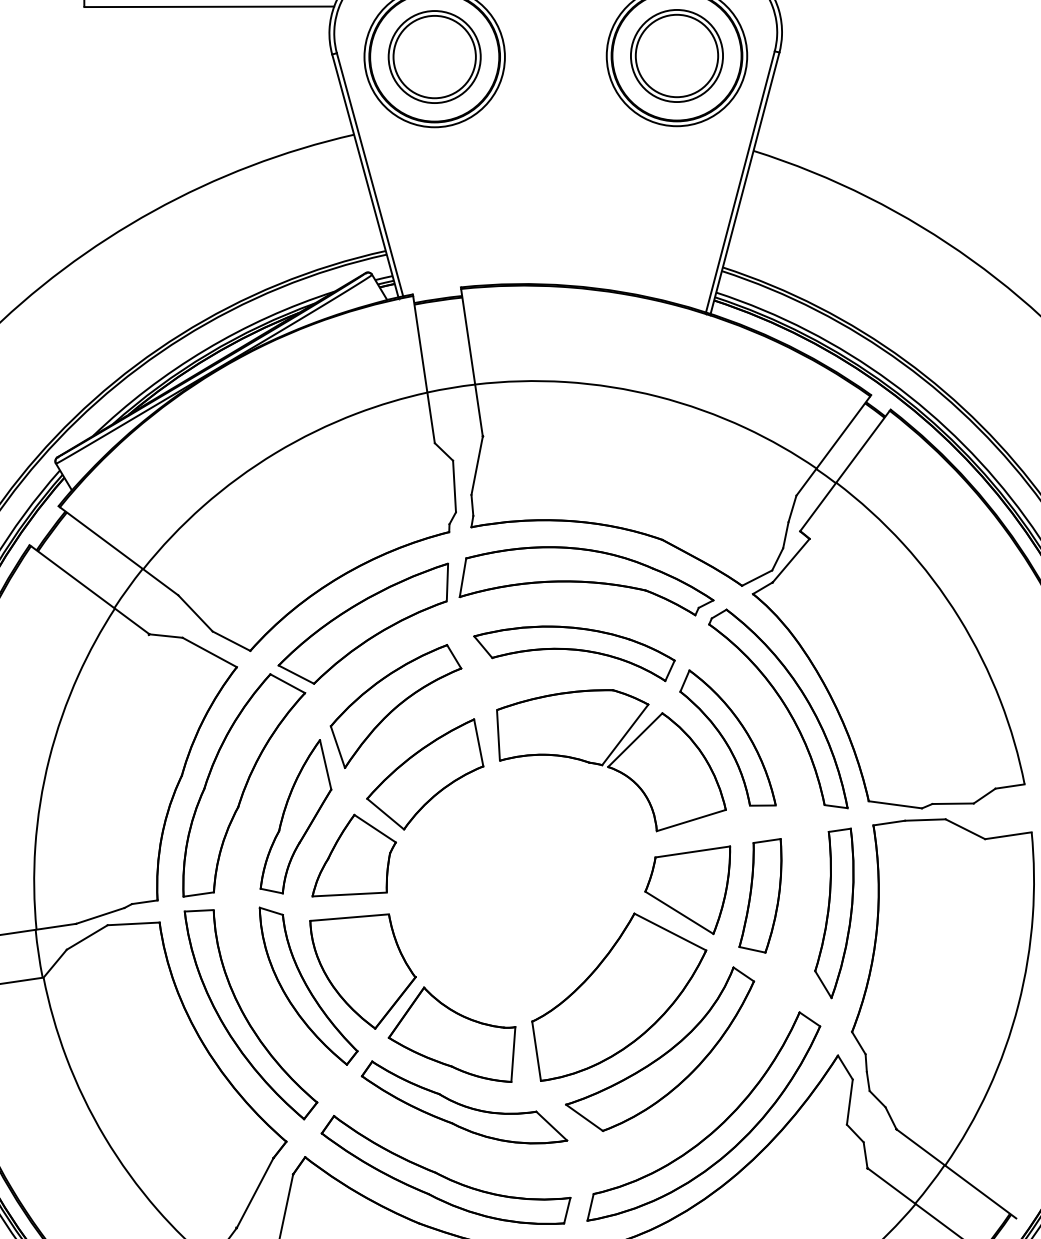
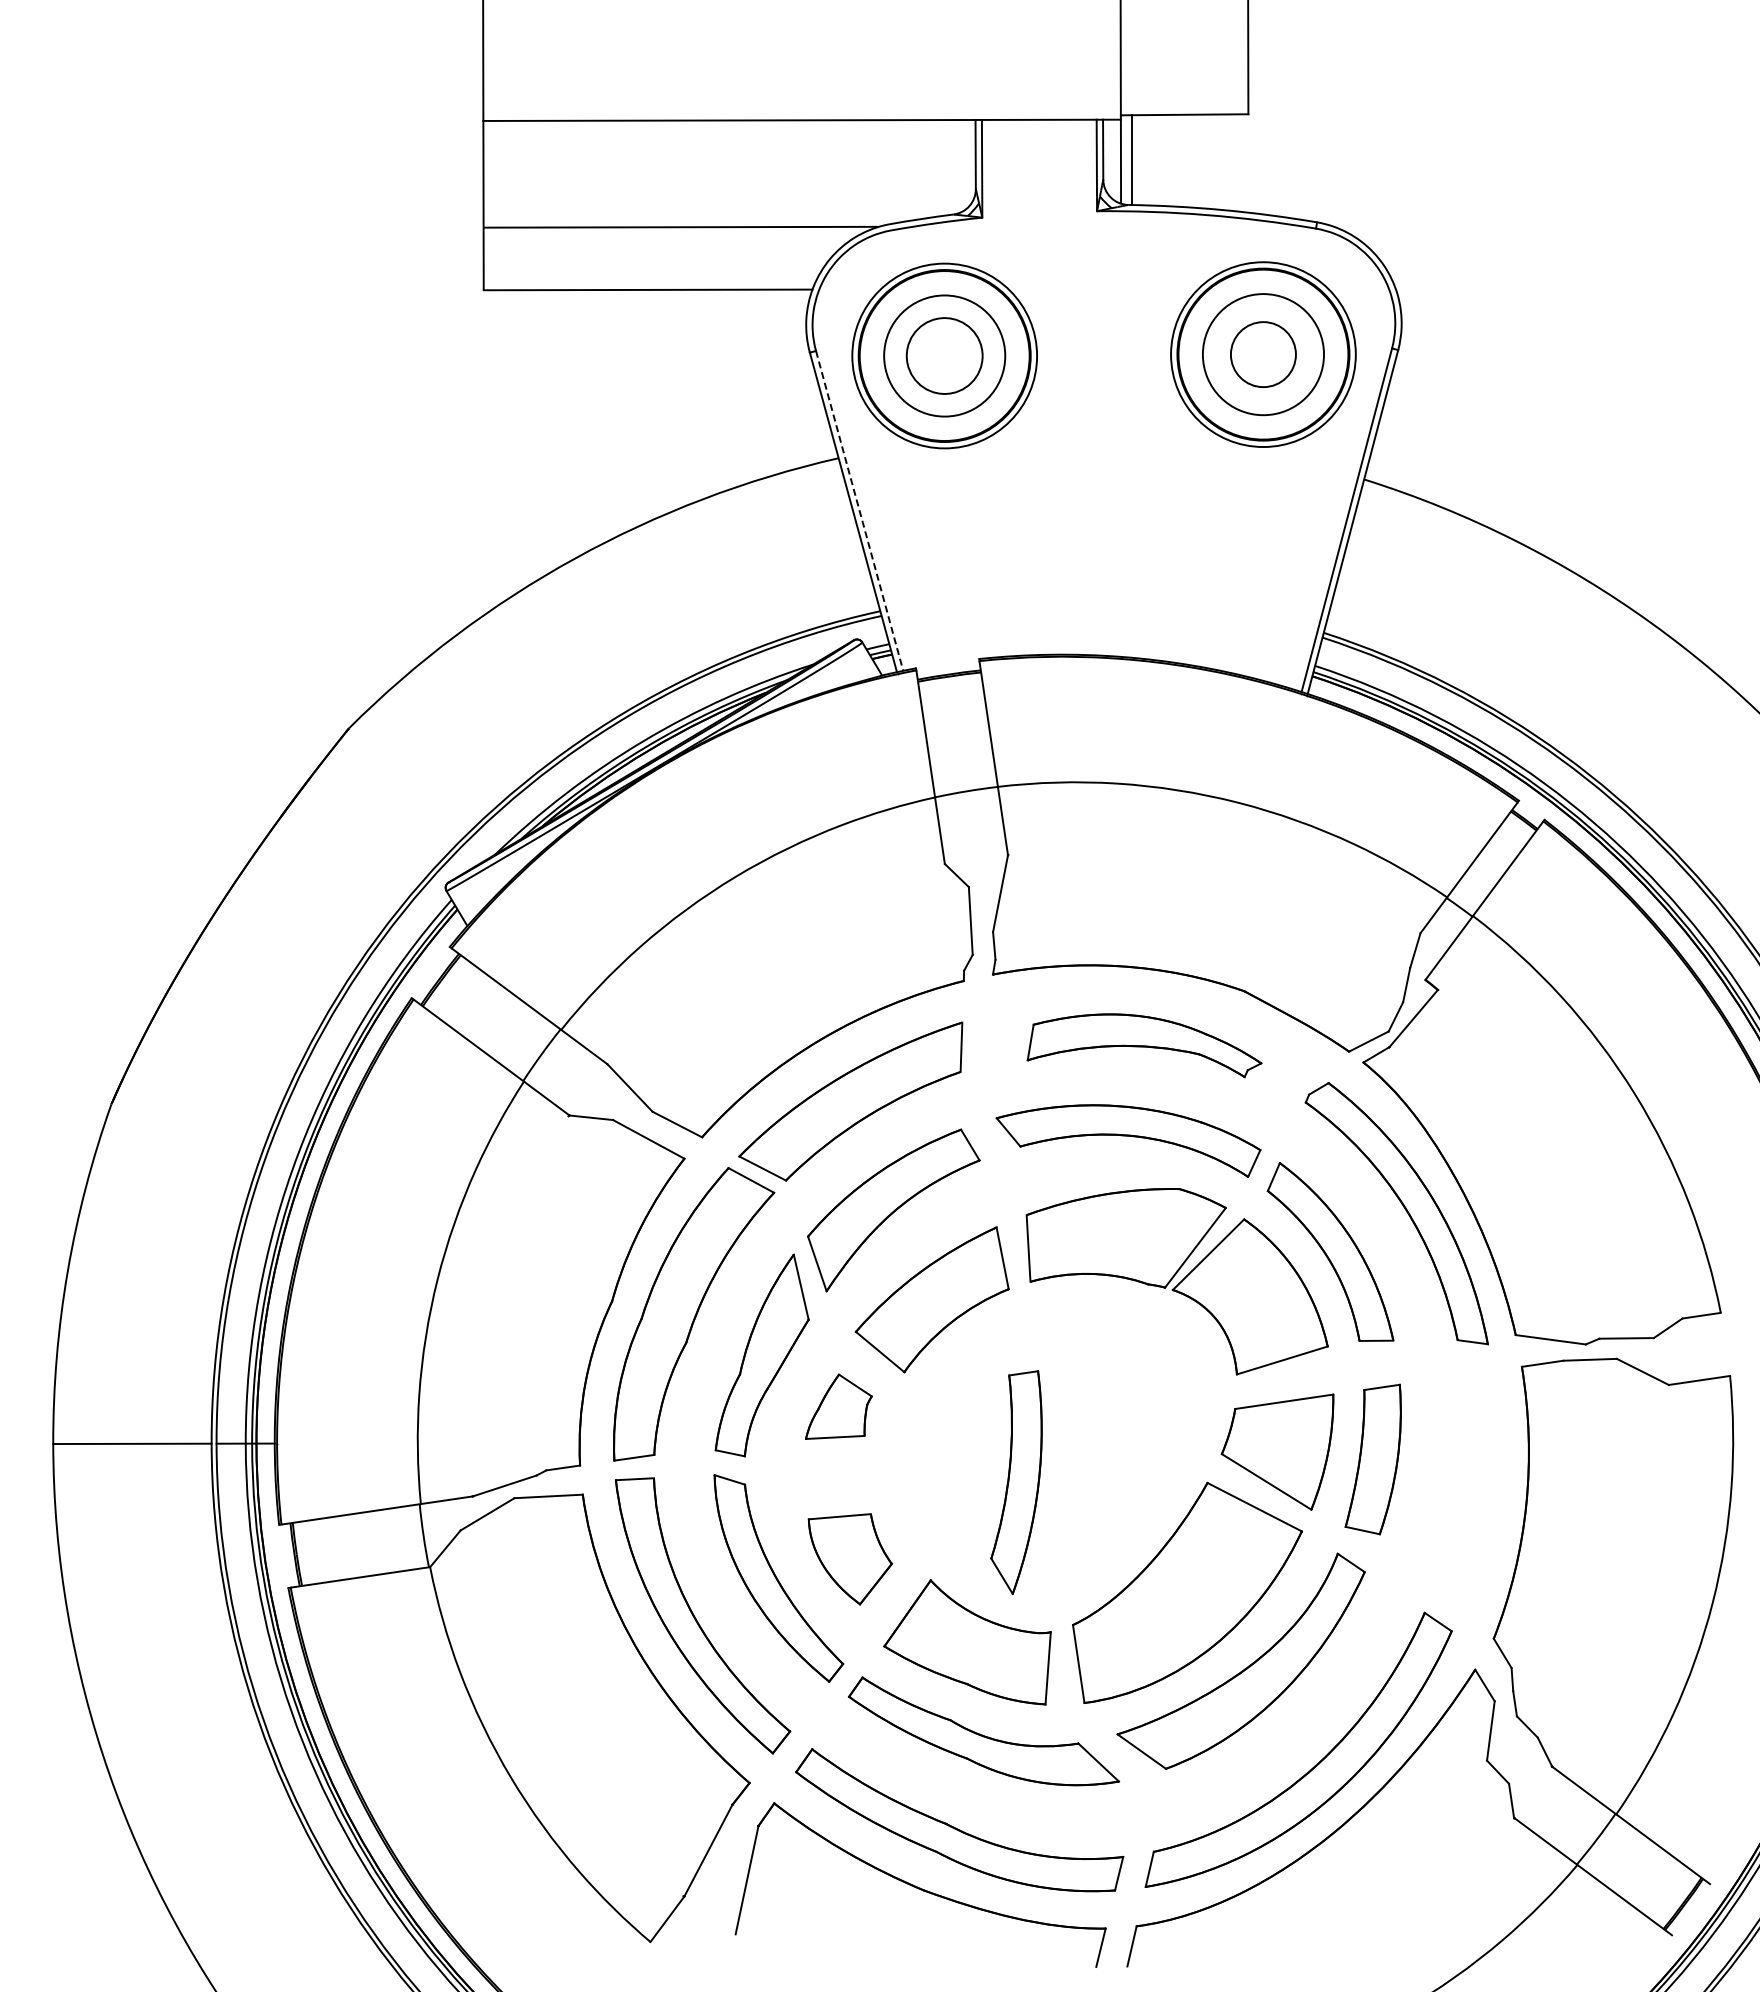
circle: (677, 55) -> (1263, 354), size x0.6
circle: (434, 56) -> (944, 355), size x0.7
line: (369, 174) -> (859, 510), solid -> dashed
part: (586, 581) -> (1144, 1045), size x0.7
part: (353, 855) -> (838, 1406), size x0.6
part: (834, 913) -> (1016, 1482), moved
part: (363, 971) -> (850, 1559), size x0.6

